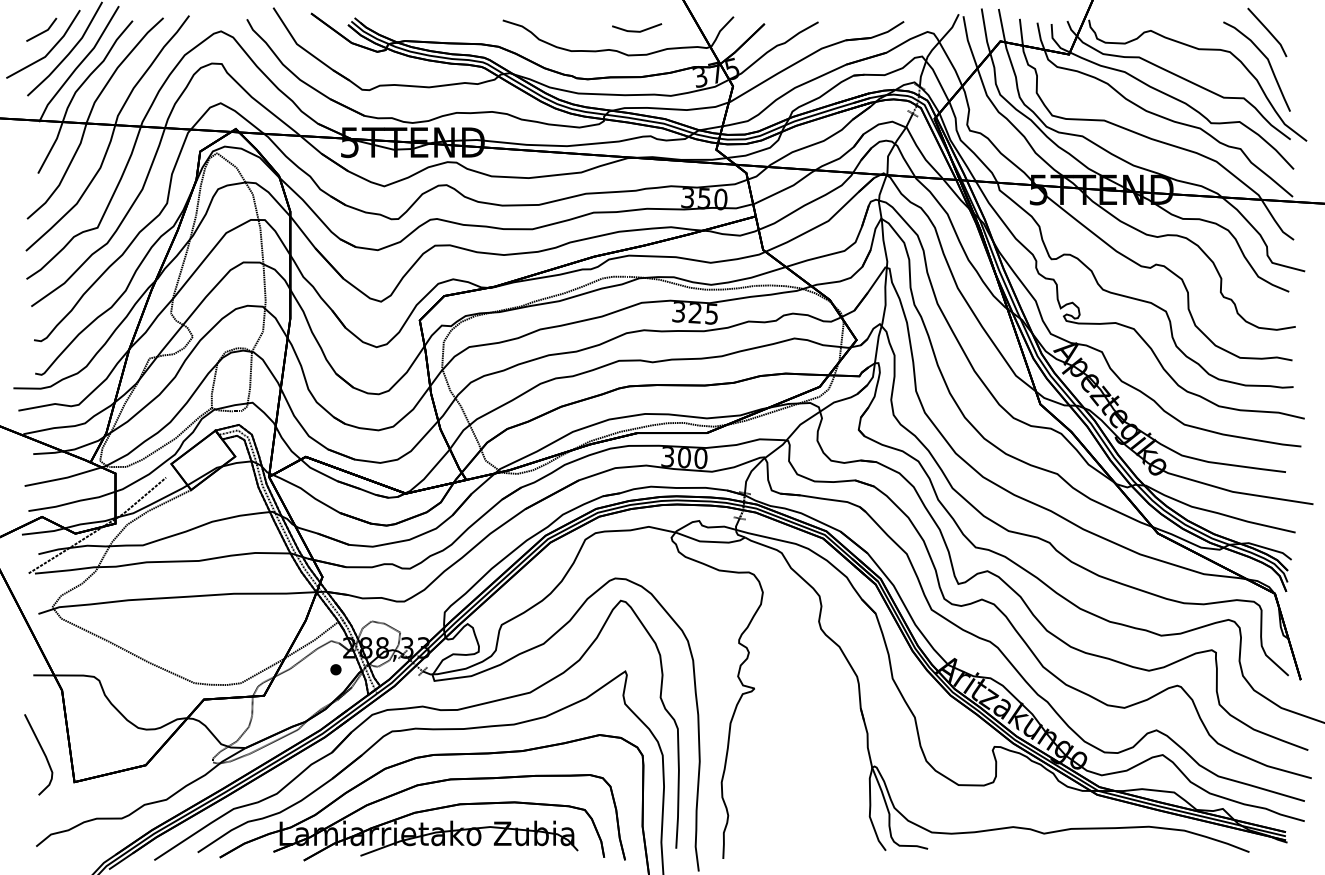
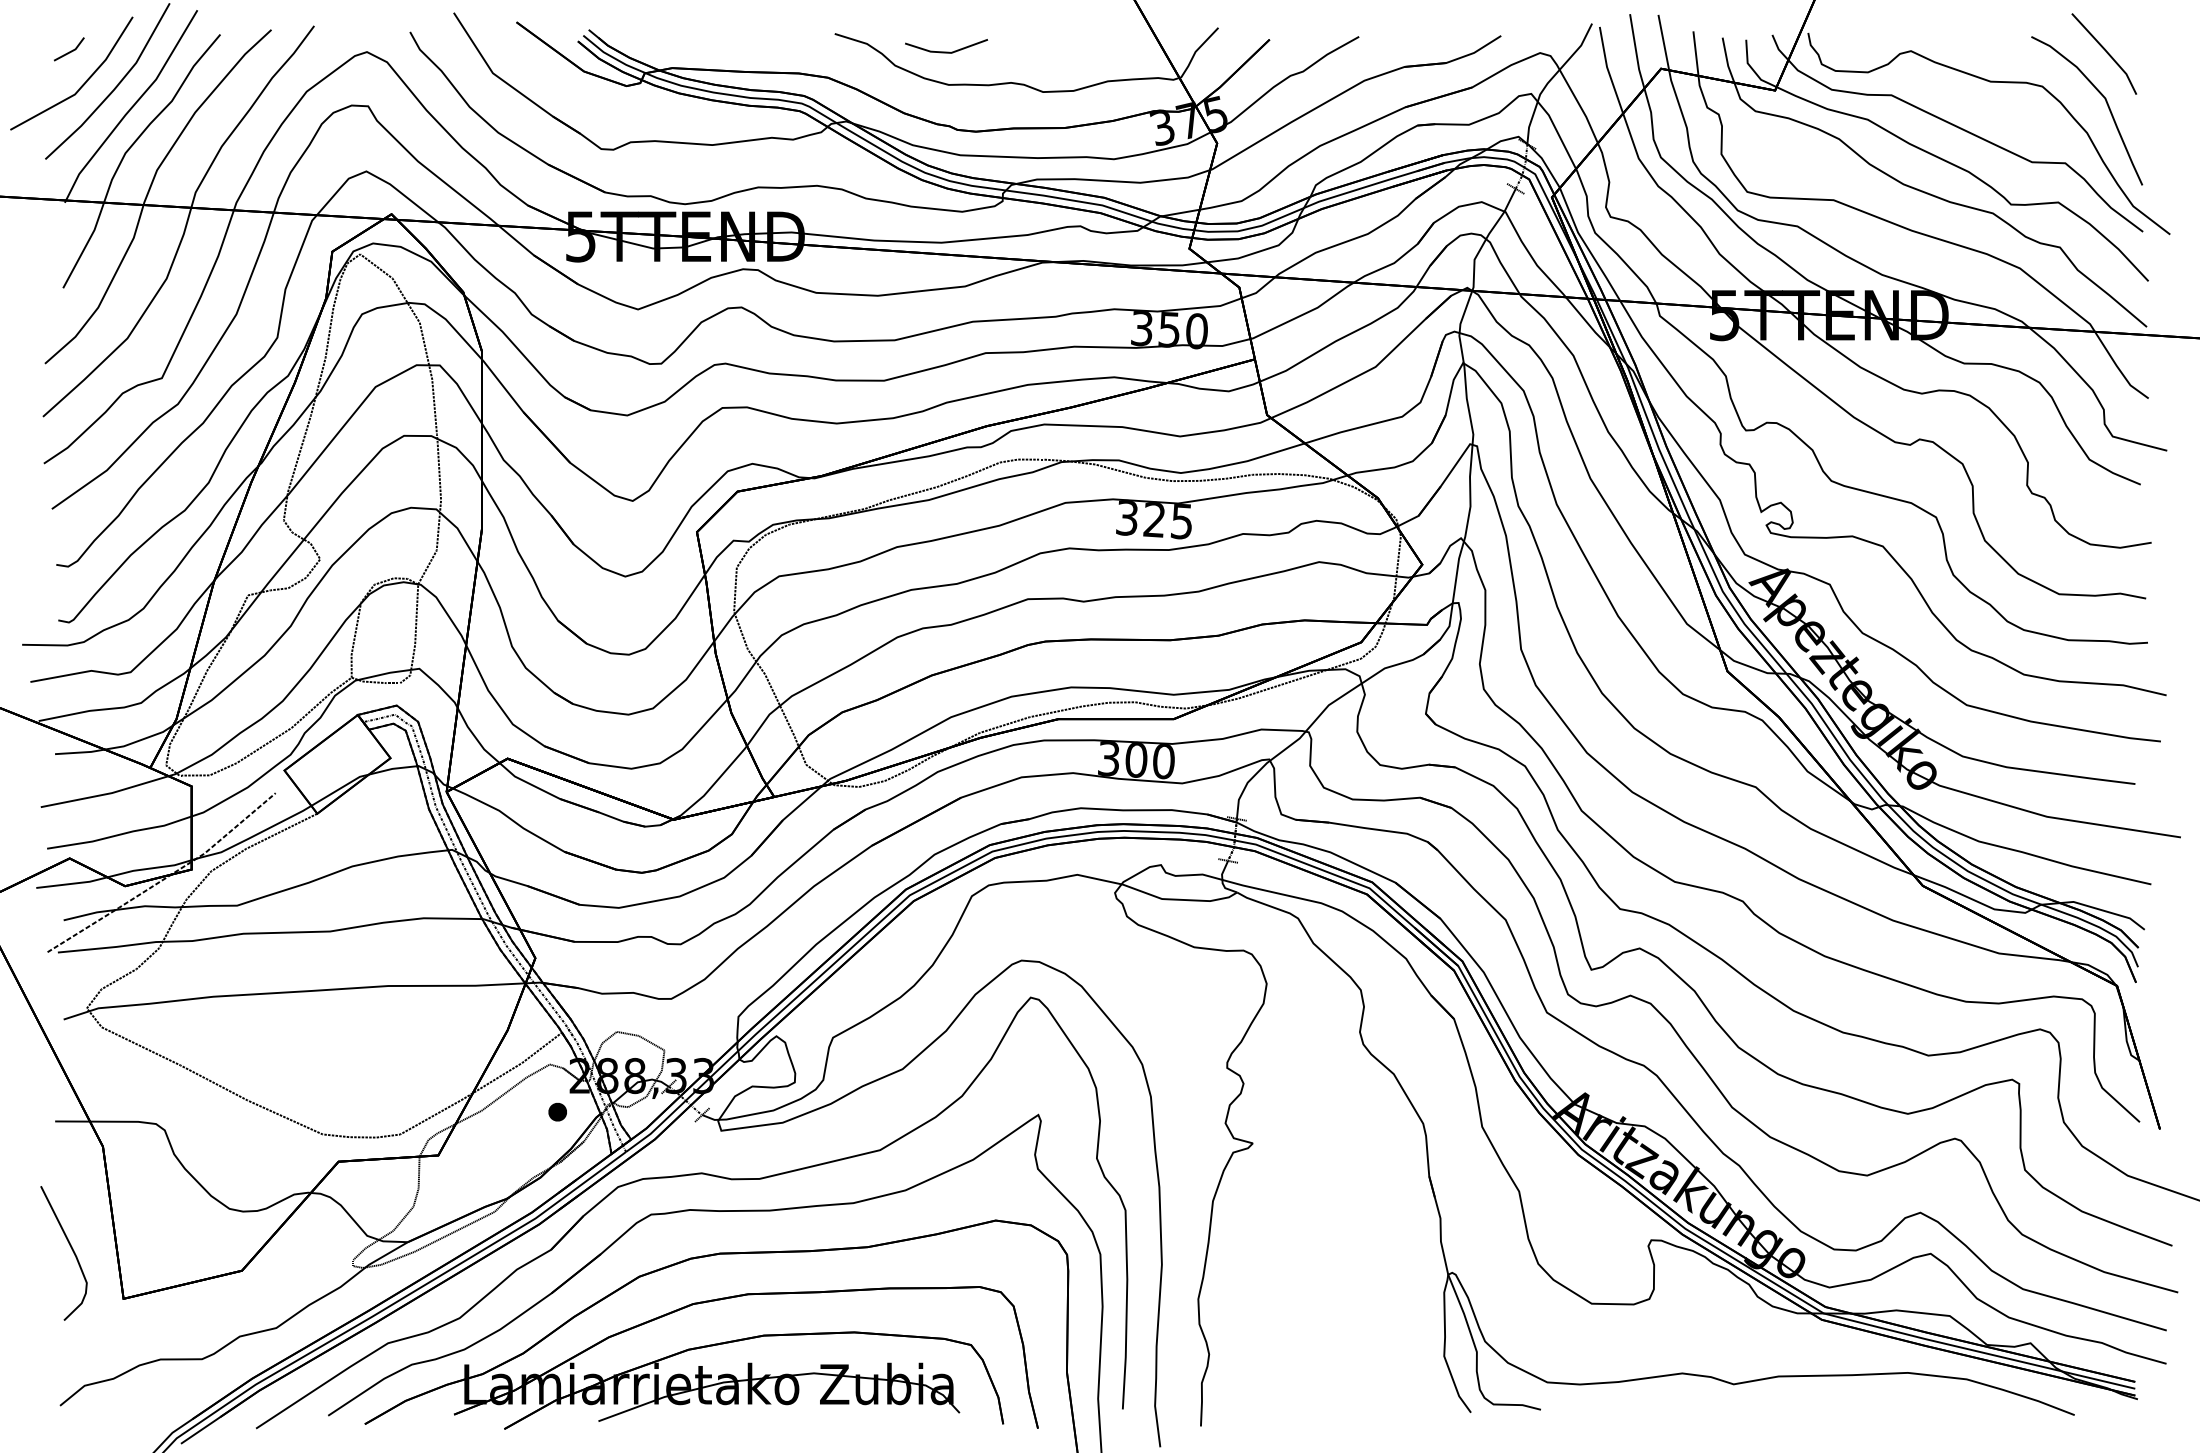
part: (637, 27) -> (947, 45), moved
part: (41, 29) -> (68, 48), size x0.6

